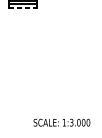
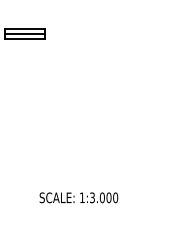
line: (23, 7) -> (25, 38), dashed -> solid

